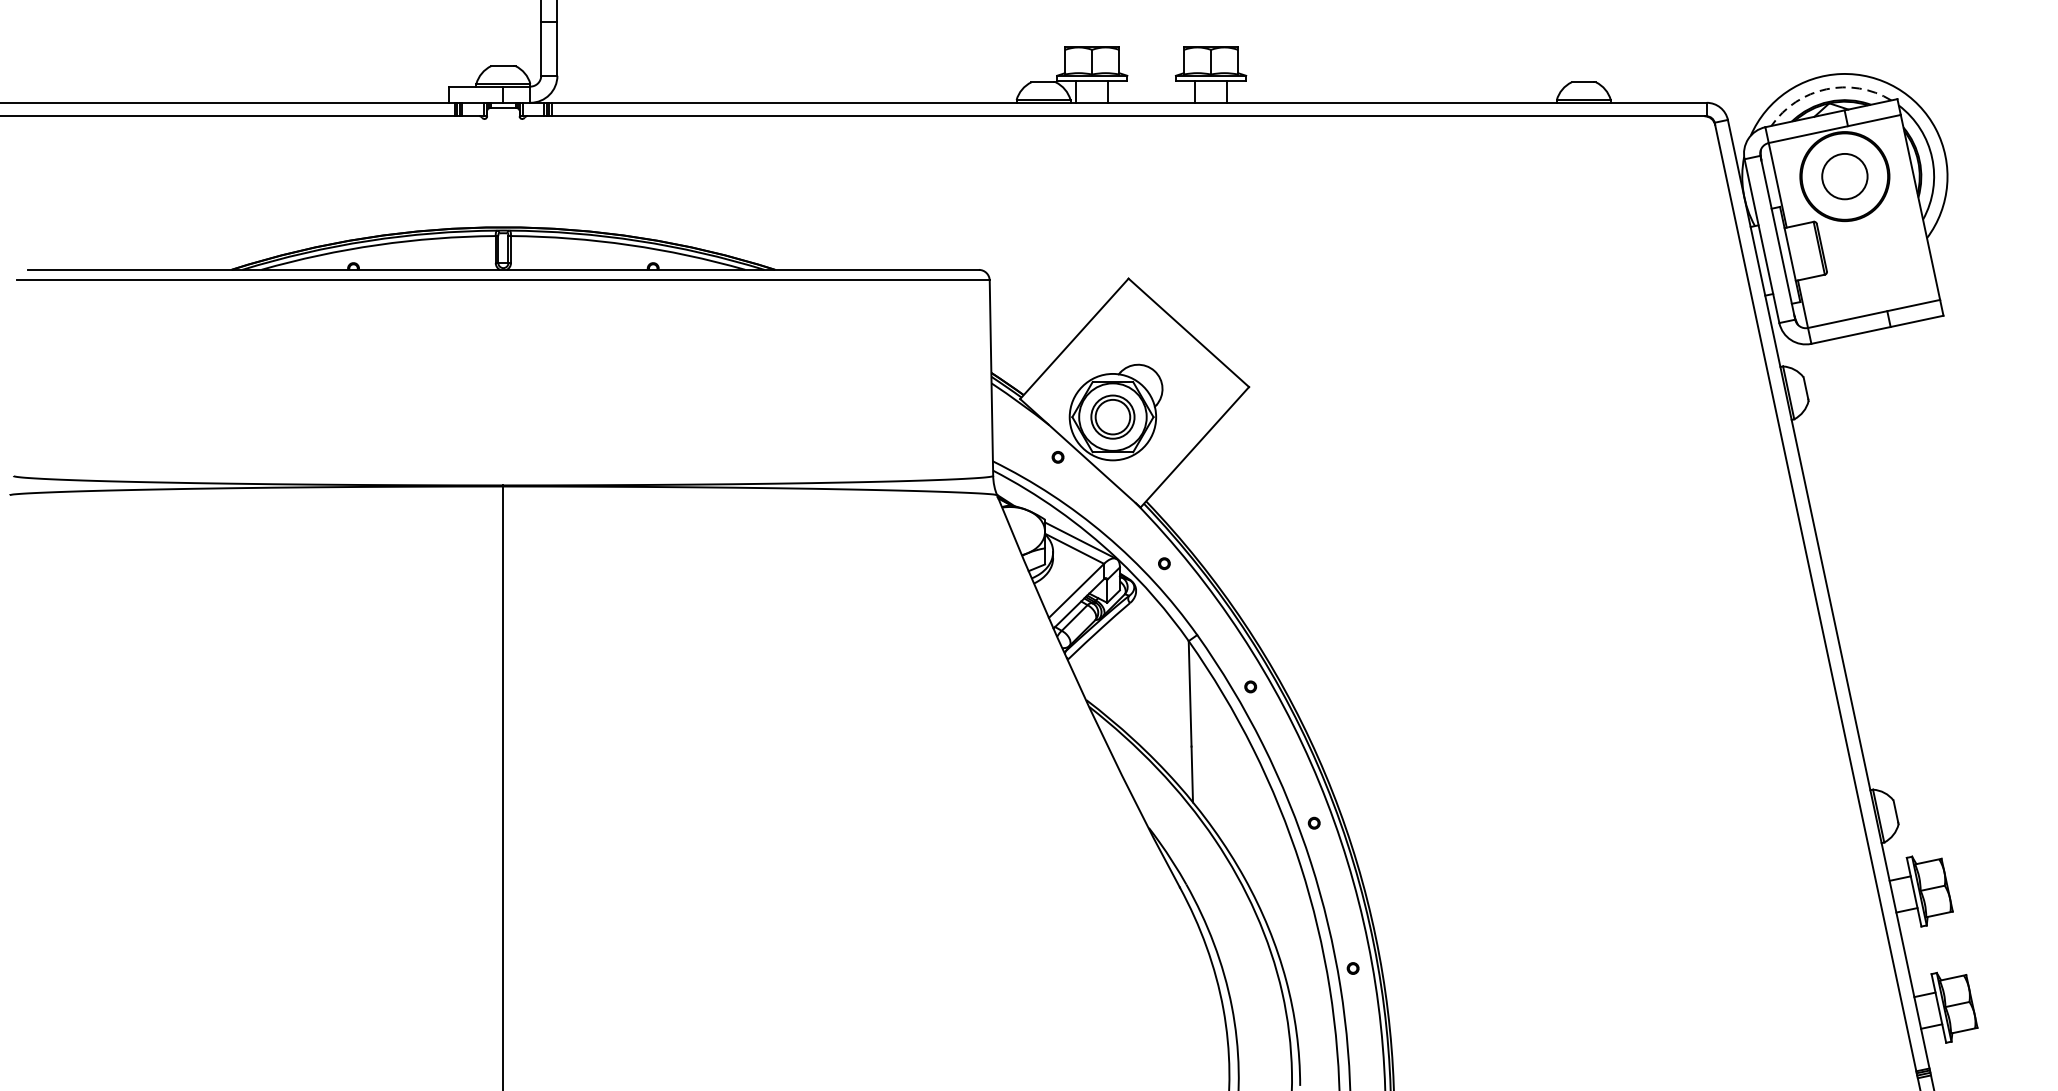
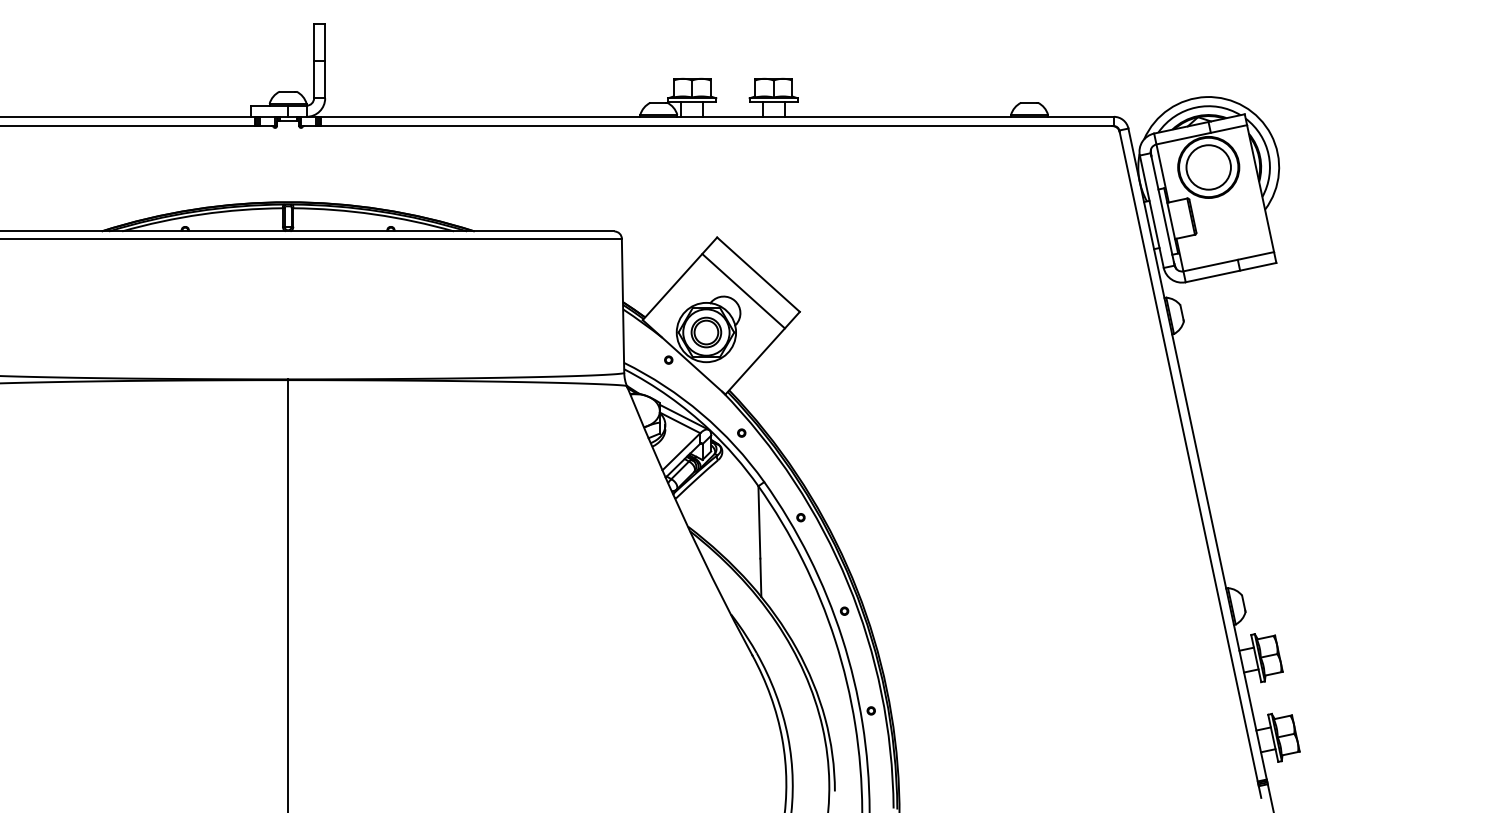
arc: (1825, 89) -> (1195, 107), dashed -> solid
circle: (1844, 176) -> (1208, 167), size x1.43
line: (1166, 357) -> (743, 291), added

